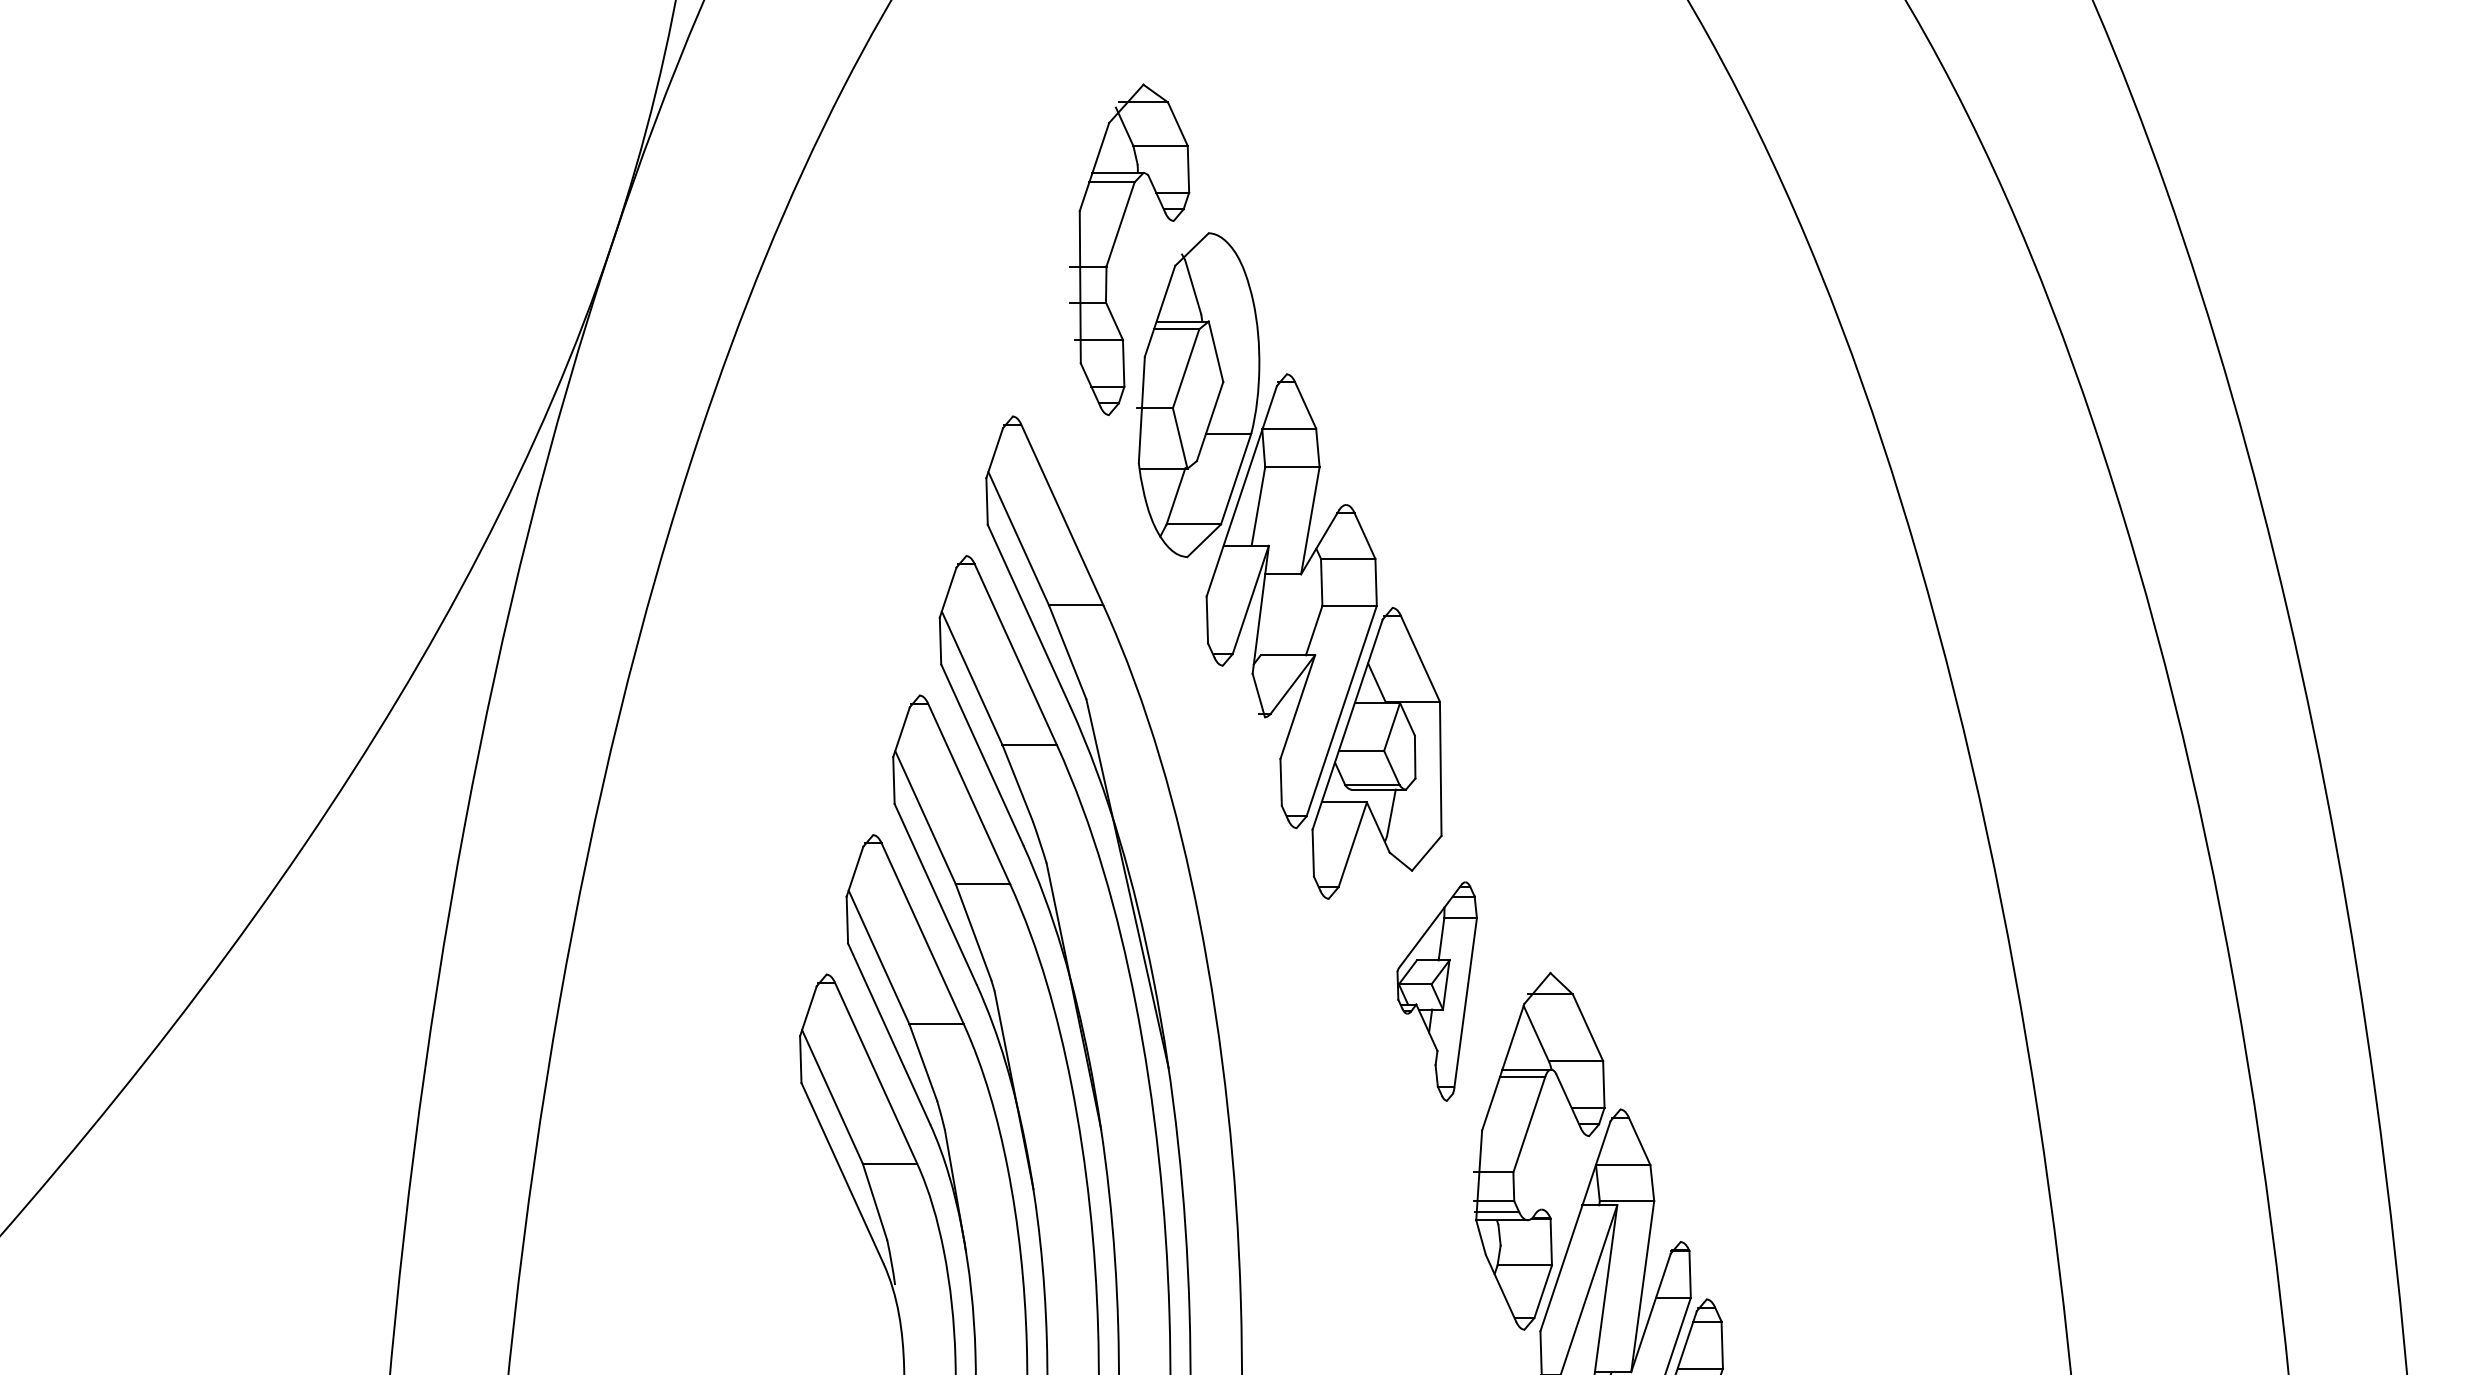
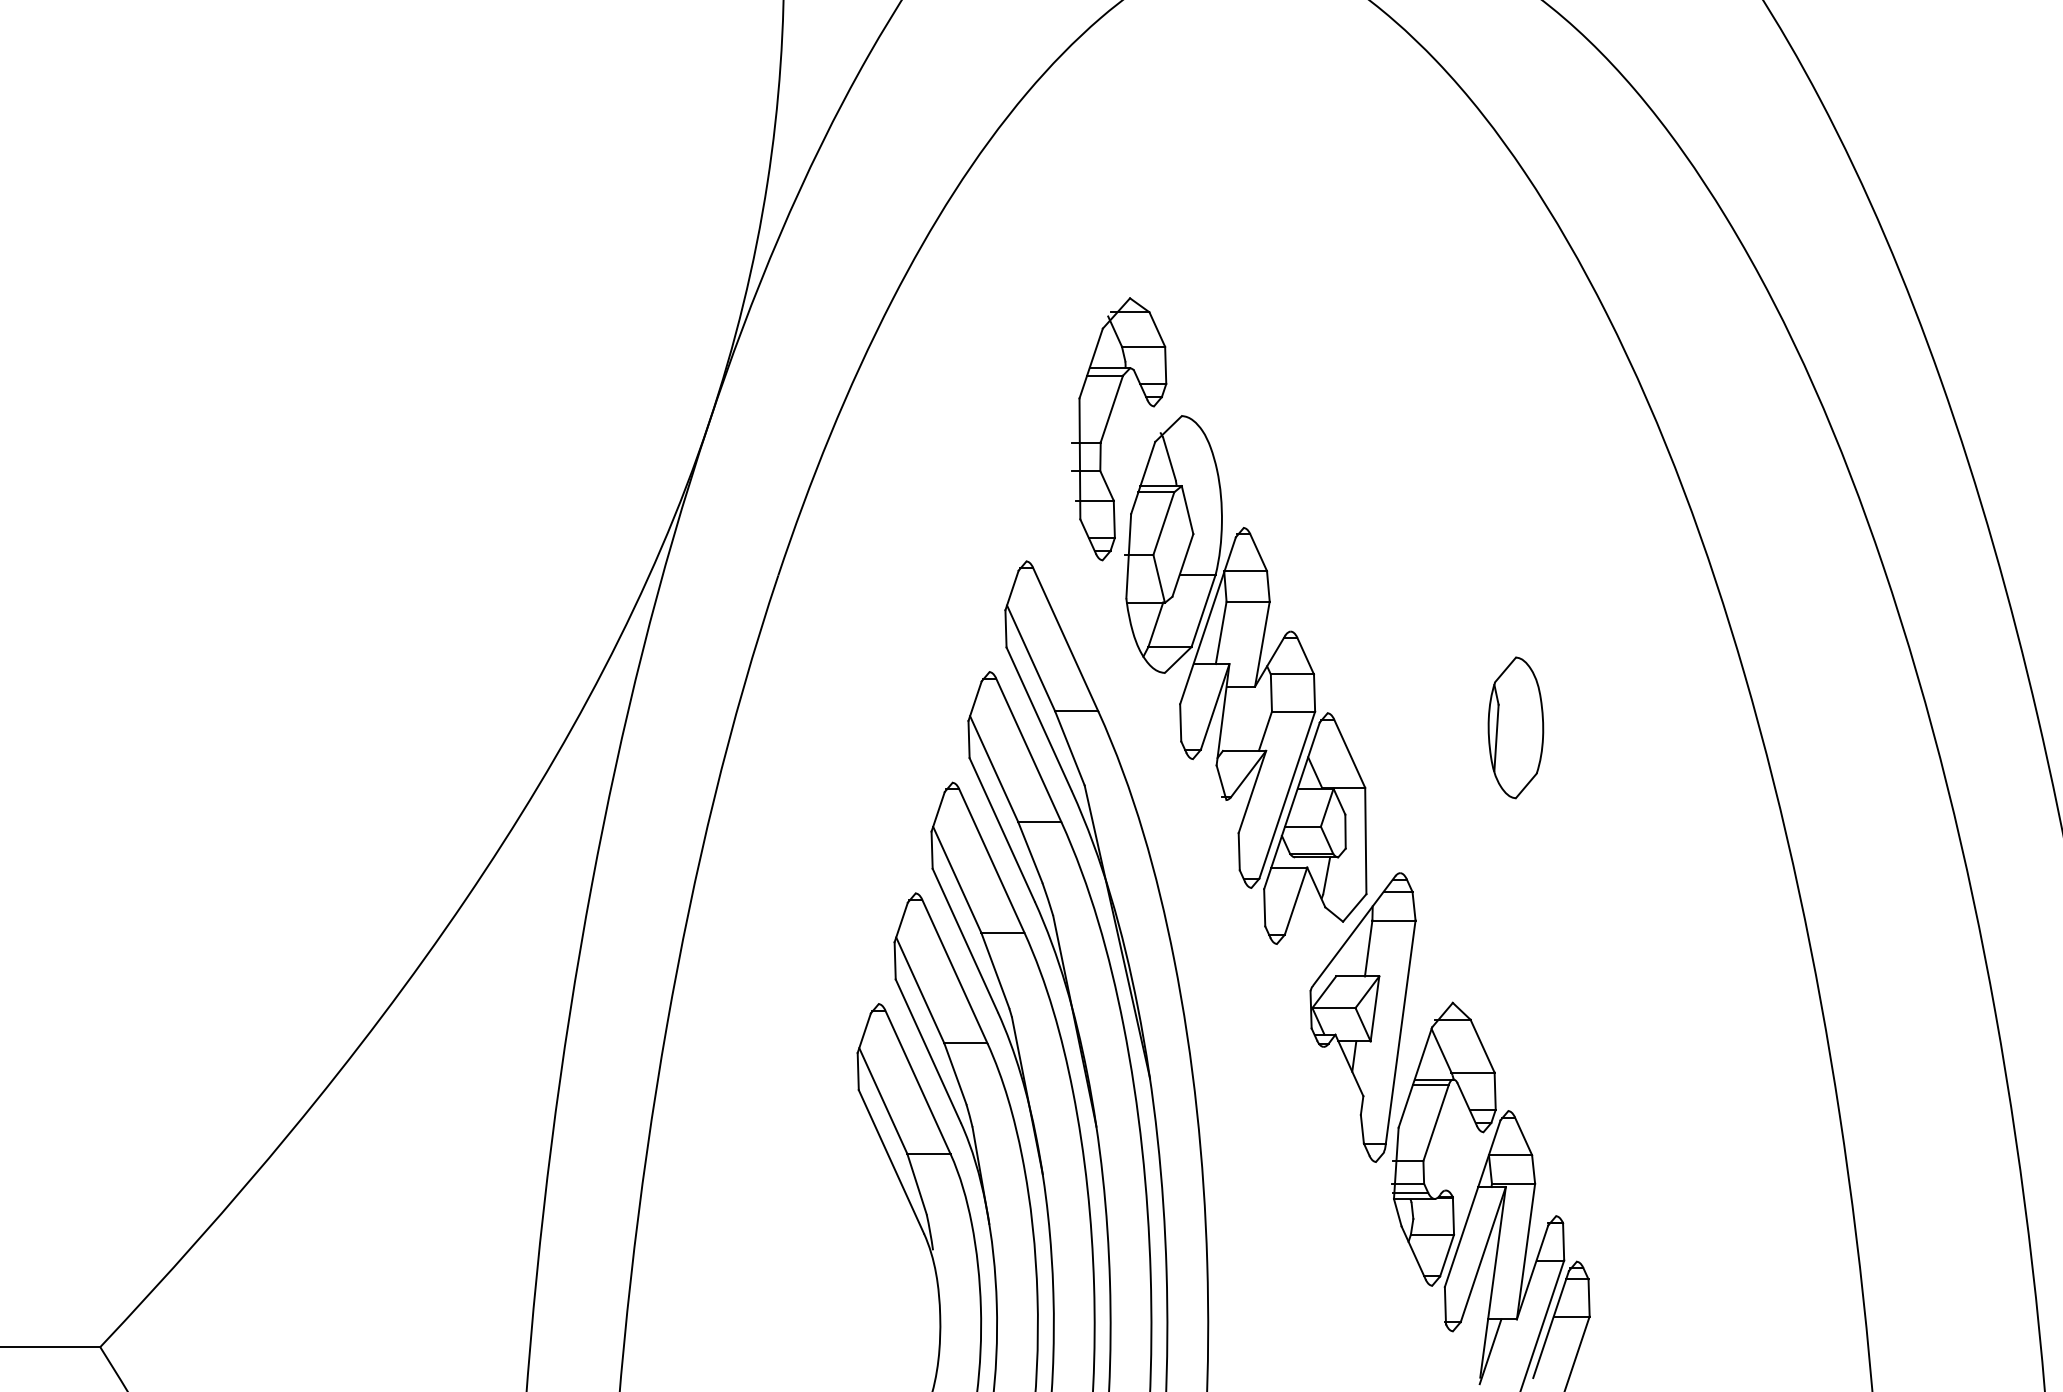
part: (1629, 625) -> (1515, 727), added
part: (1436, 991) -> (1362, 1017), size x1.67

